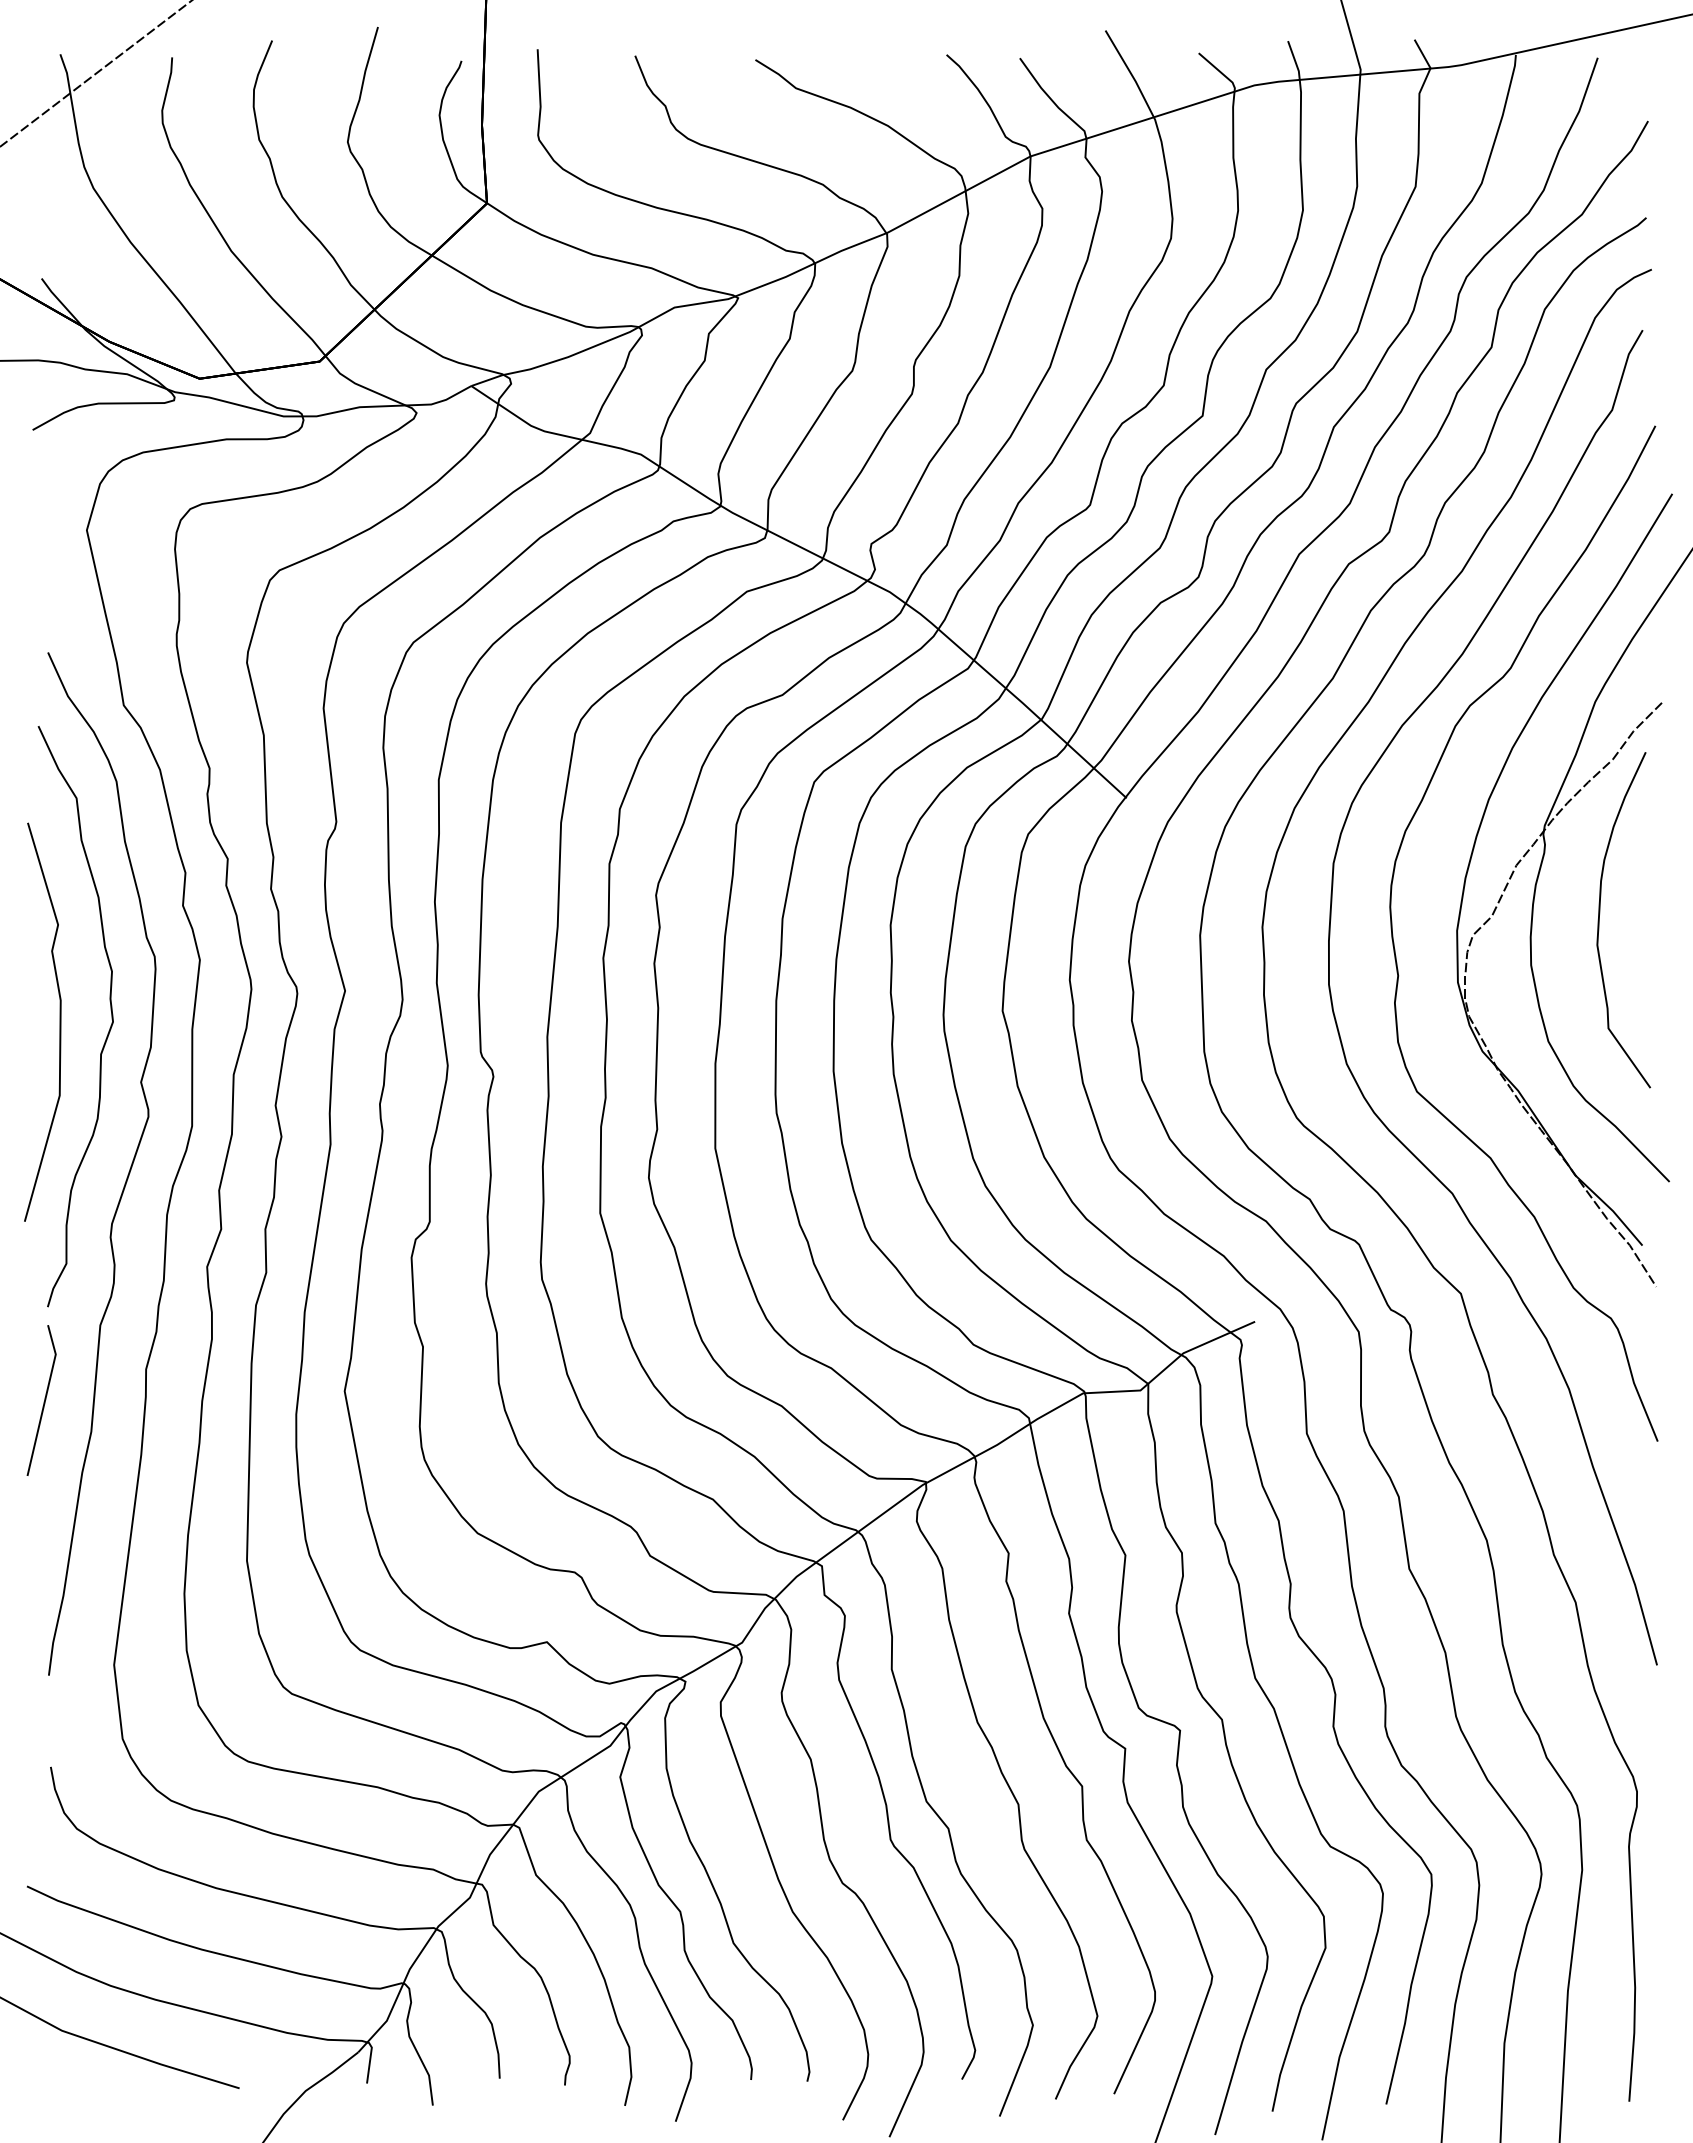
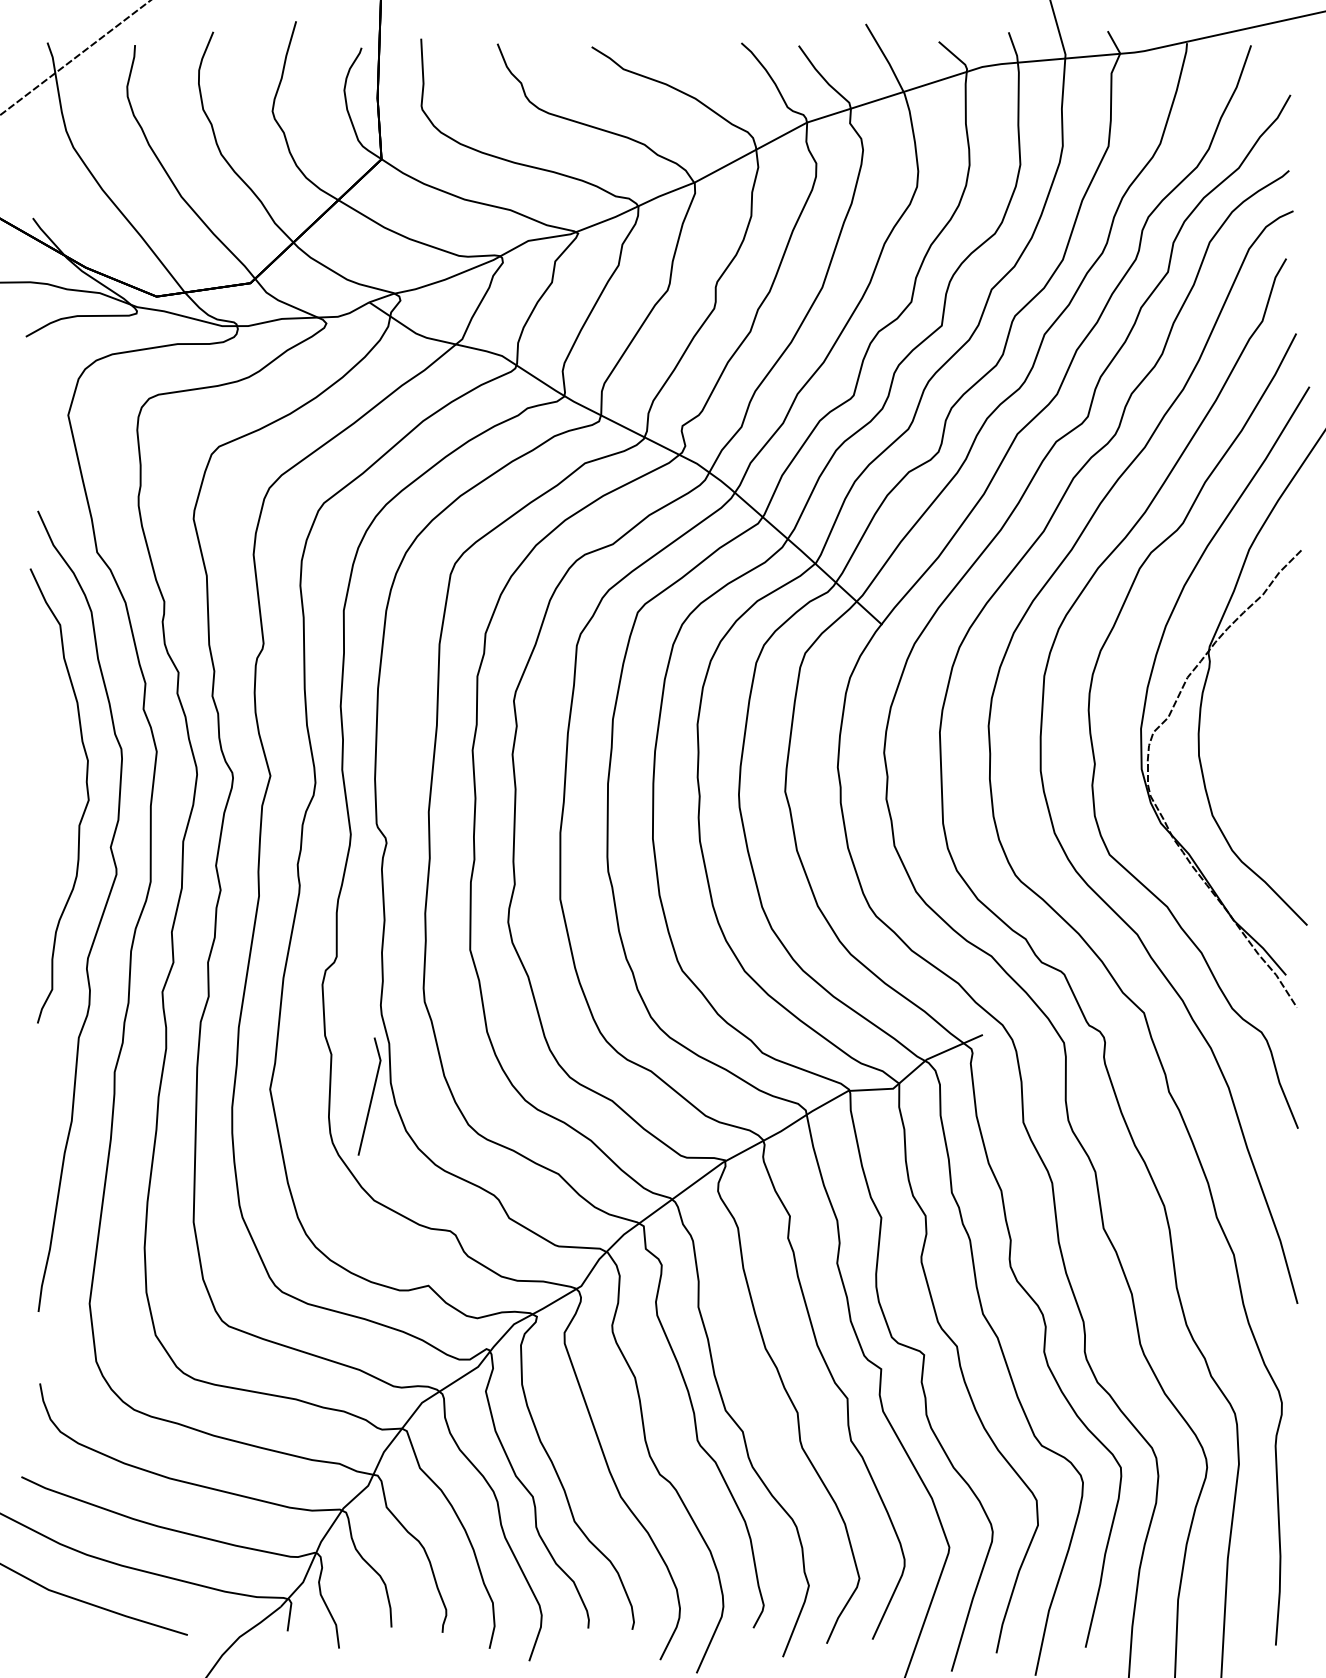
curve: (1599, 920) -> (1252, 720), removed
curve: (59, 1021) -> (46, 799), removed
line: (43, 1401) -> (370, 1097), moved

